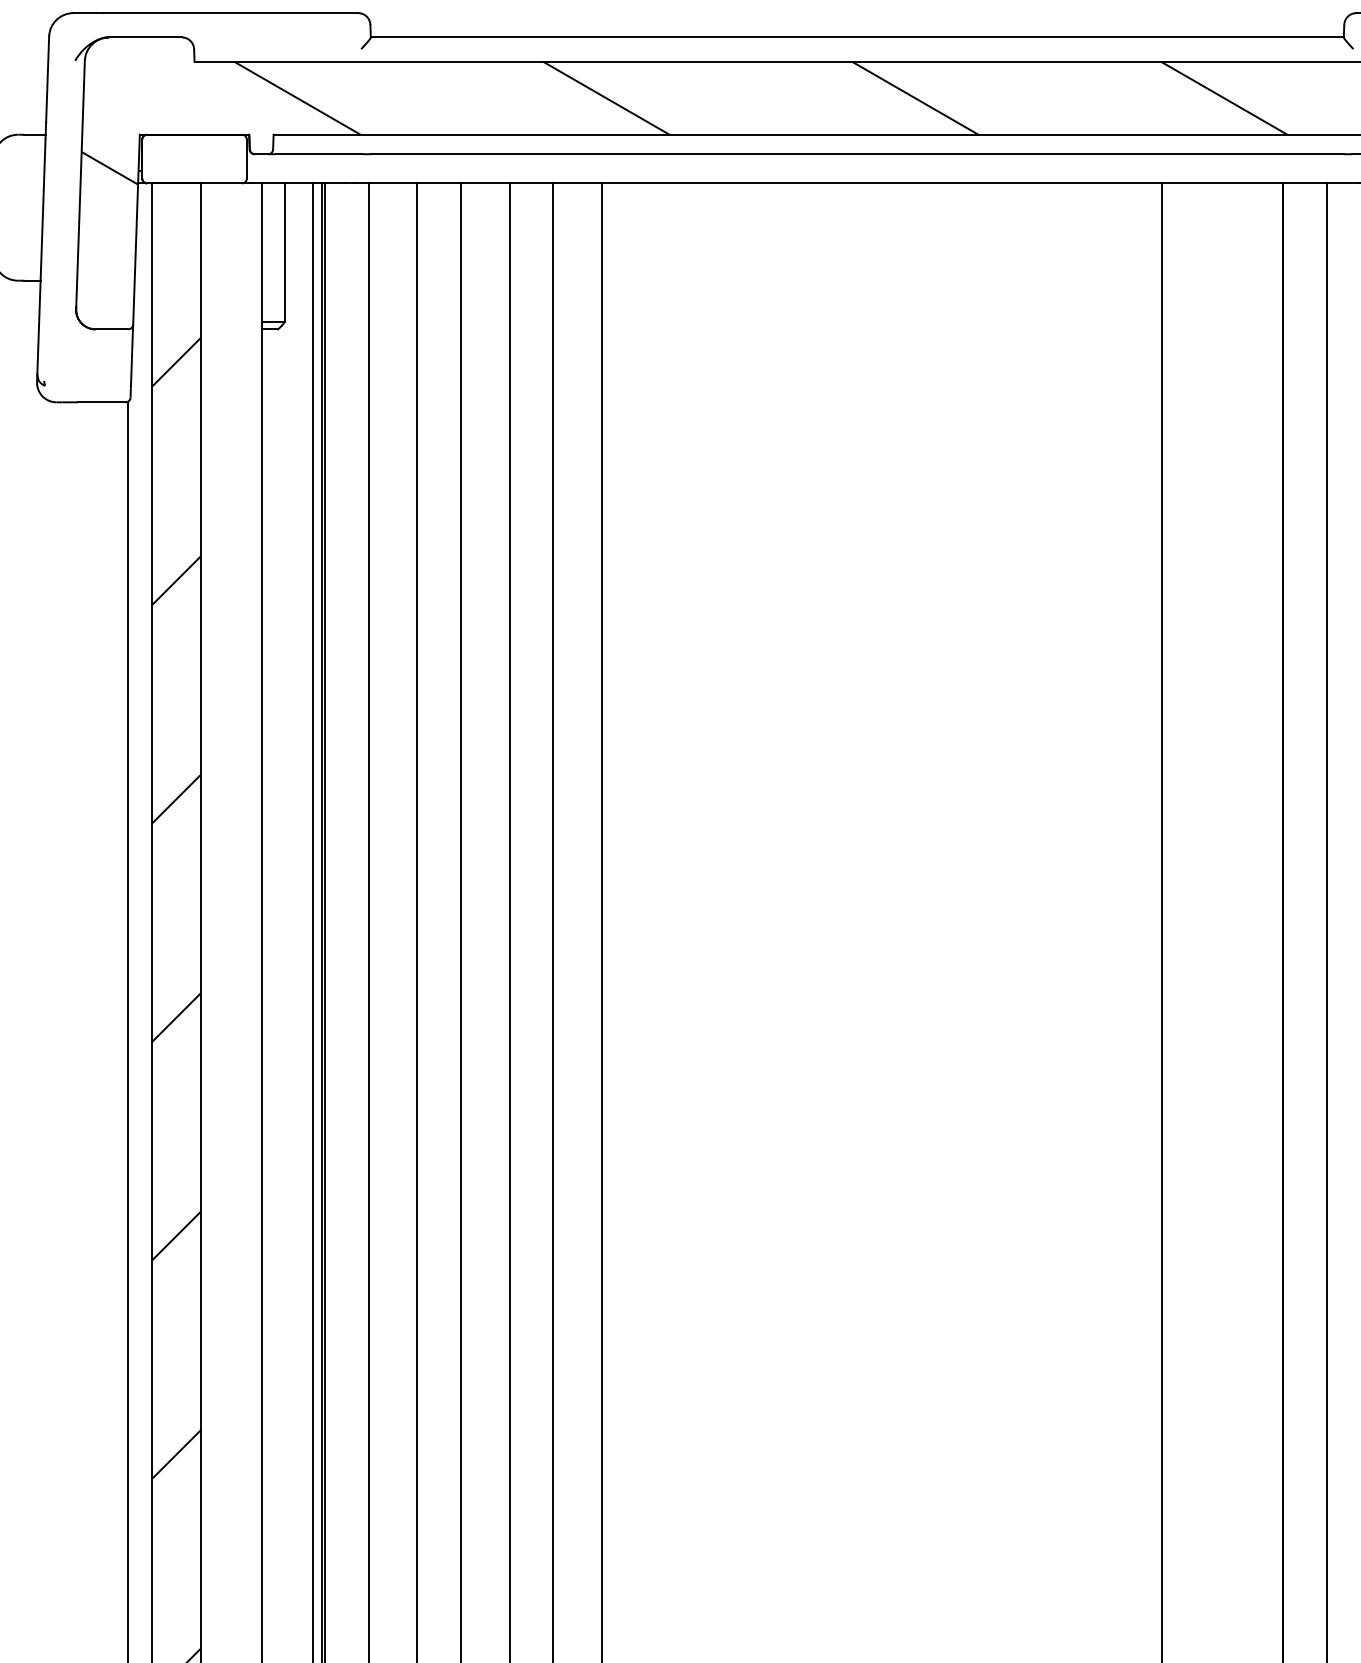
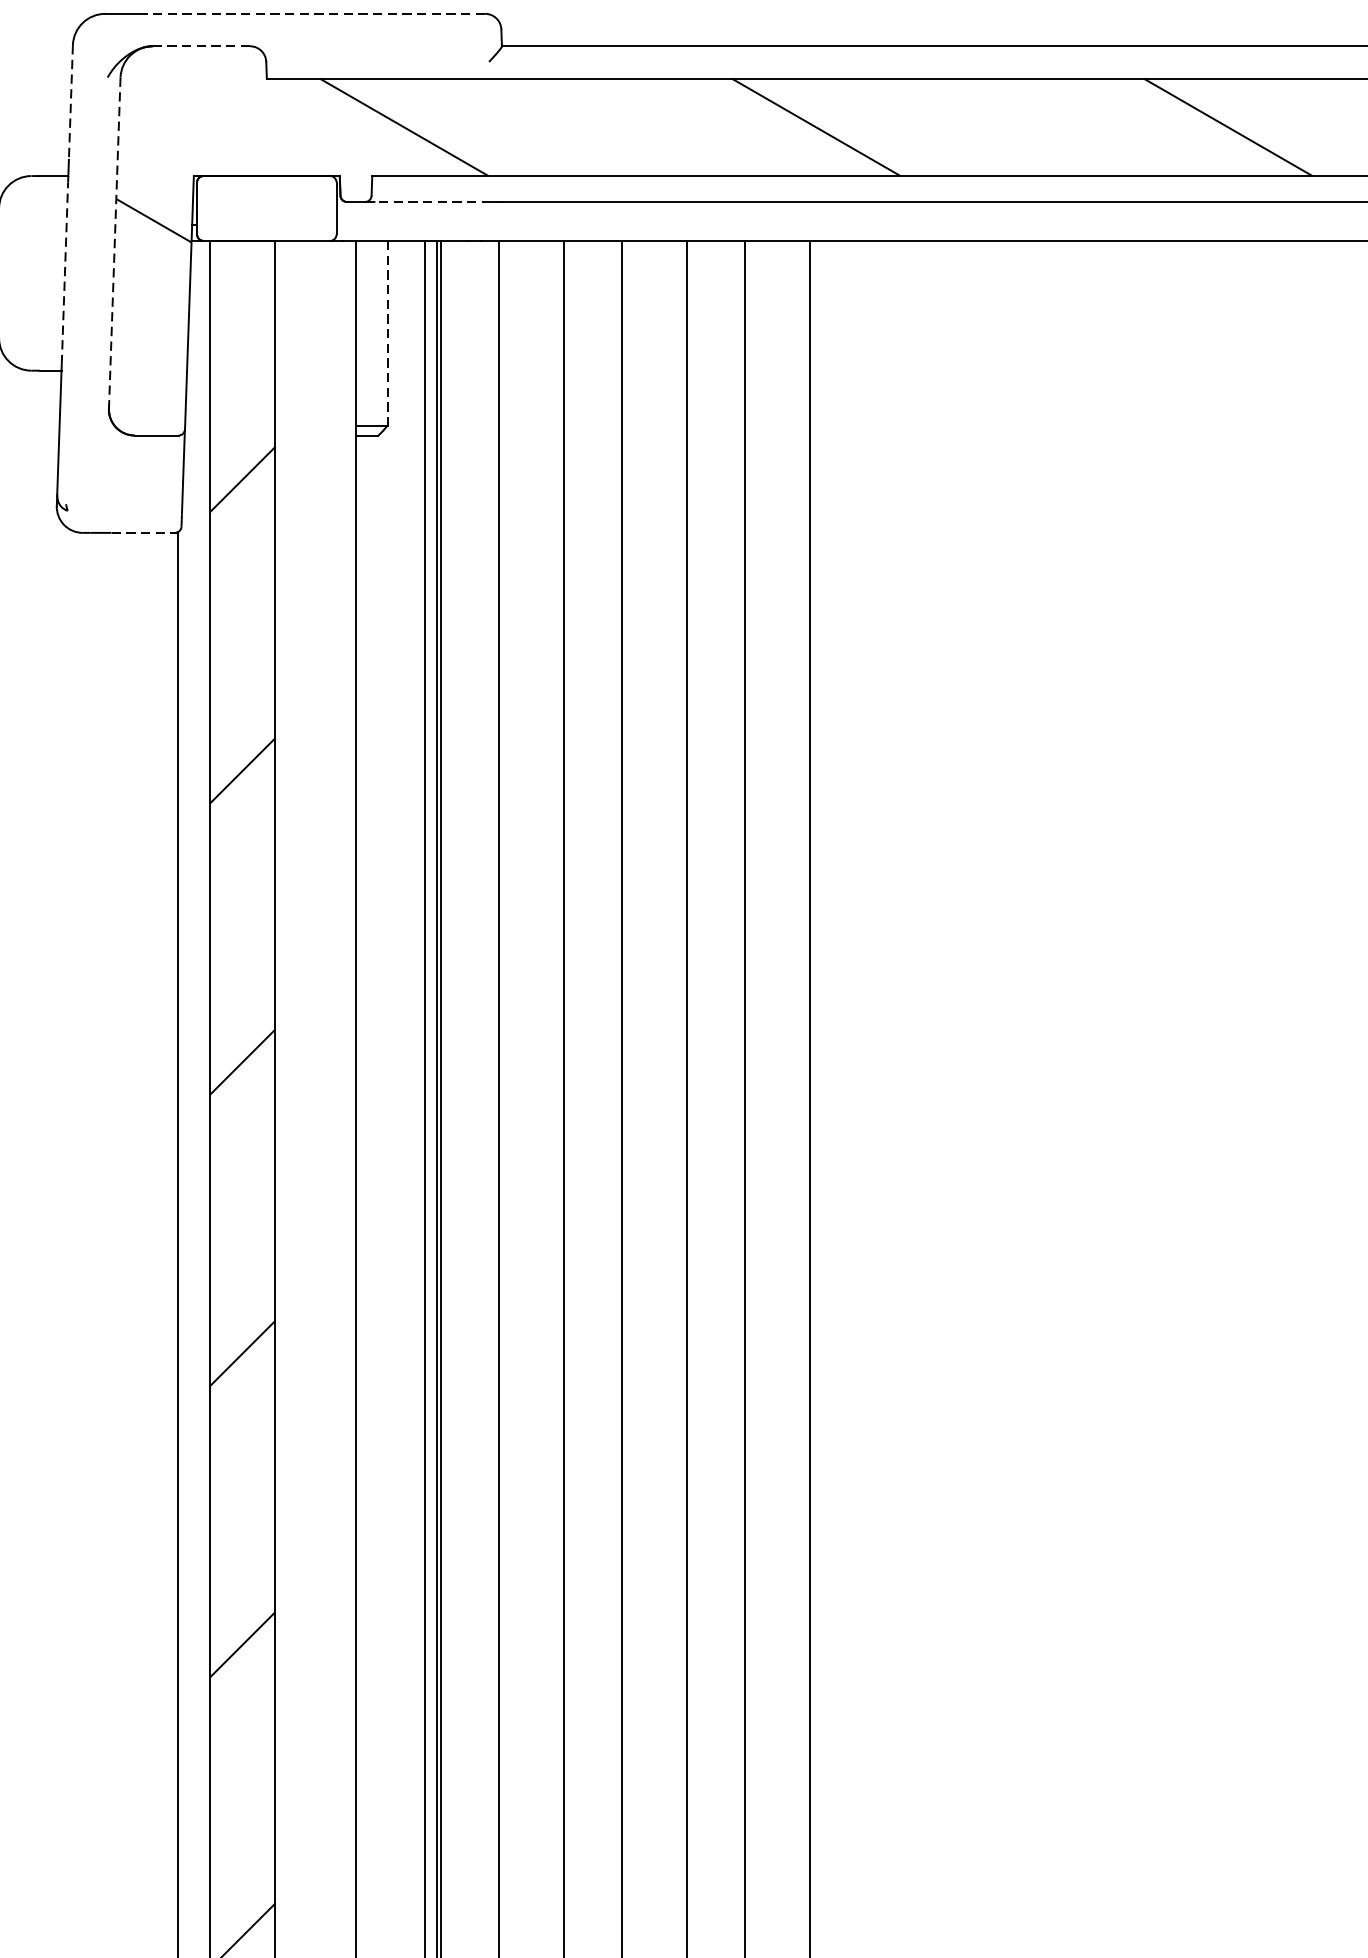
line: (230, 13) -> (314, 14), solid -> dashed
line: (145, 37) -> (201, 46), solid -> dashed
line: (47, 80) -> (70, 103), solid -> dashed
line: (318, 154) -> (432, 202), solid -> dashed
line: (80, 185) -> (114, 243), solid -> dashed
line: (43, 207) -> (65, 273), solid -> dashed
line: (285, 253) -> (388, 334), solid -> dashed
line: (101, 402) -> (142, 533), solid -> dashed

